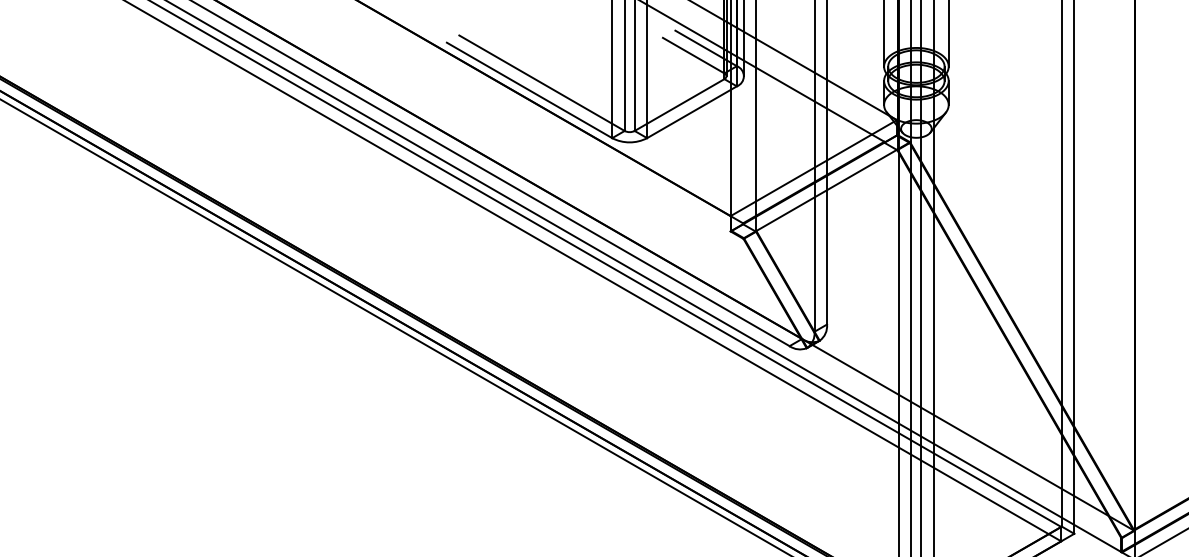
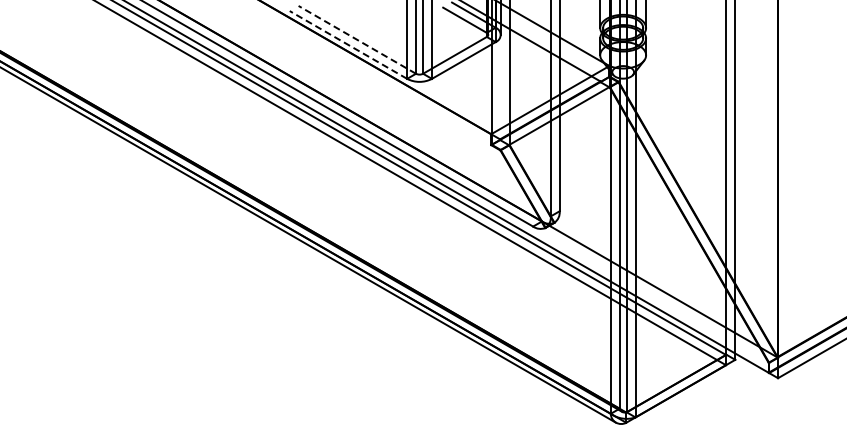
line: (542, 82) -> (357, 39), solid -> dashed
line: (529, 89) -> (348, 44), solid -> dashed

